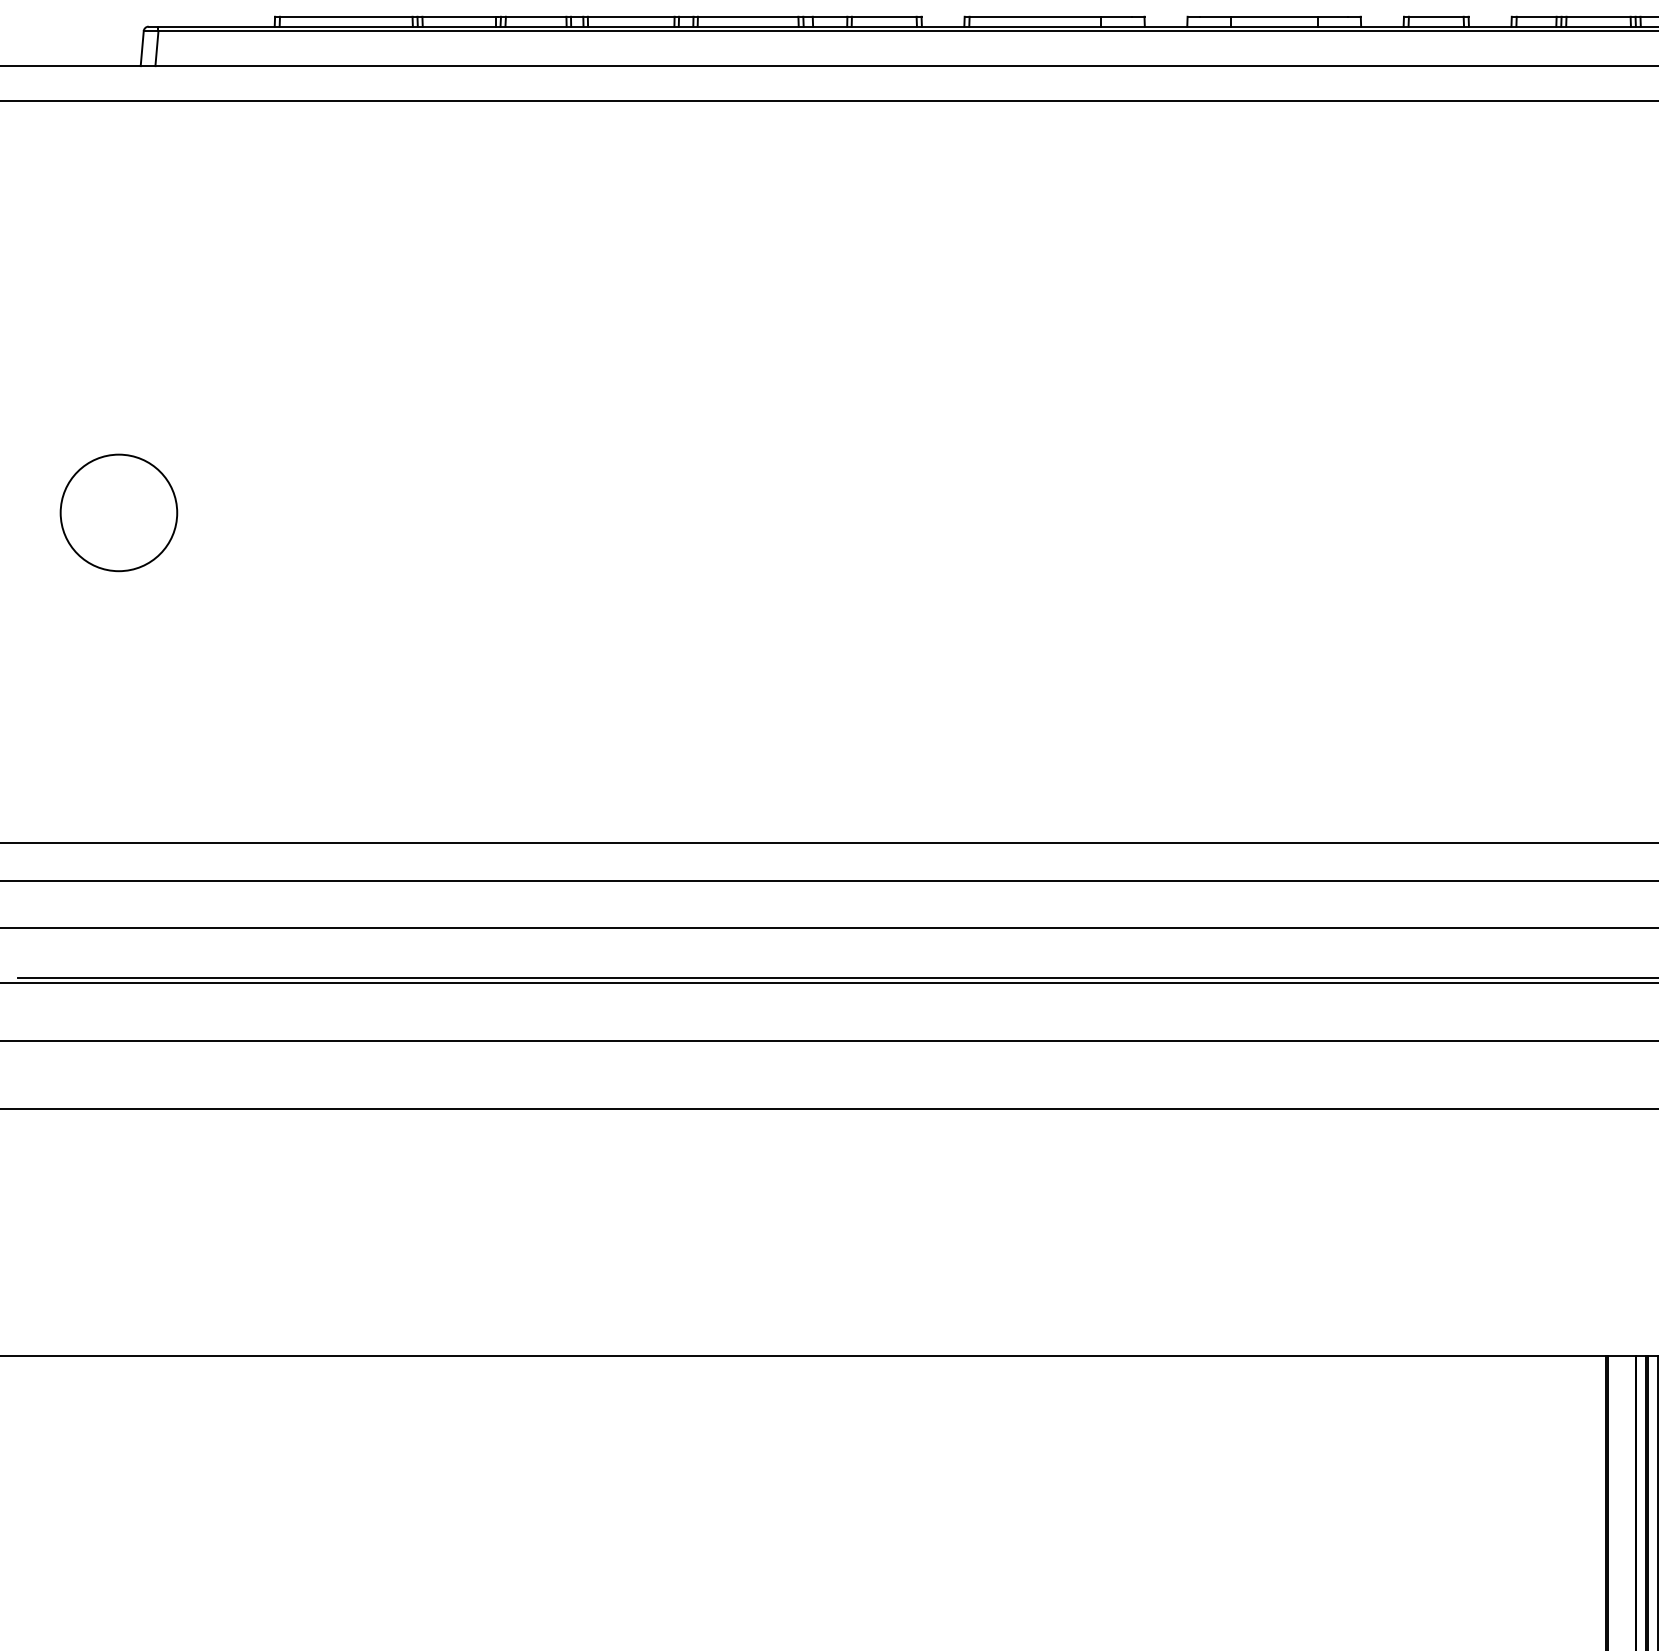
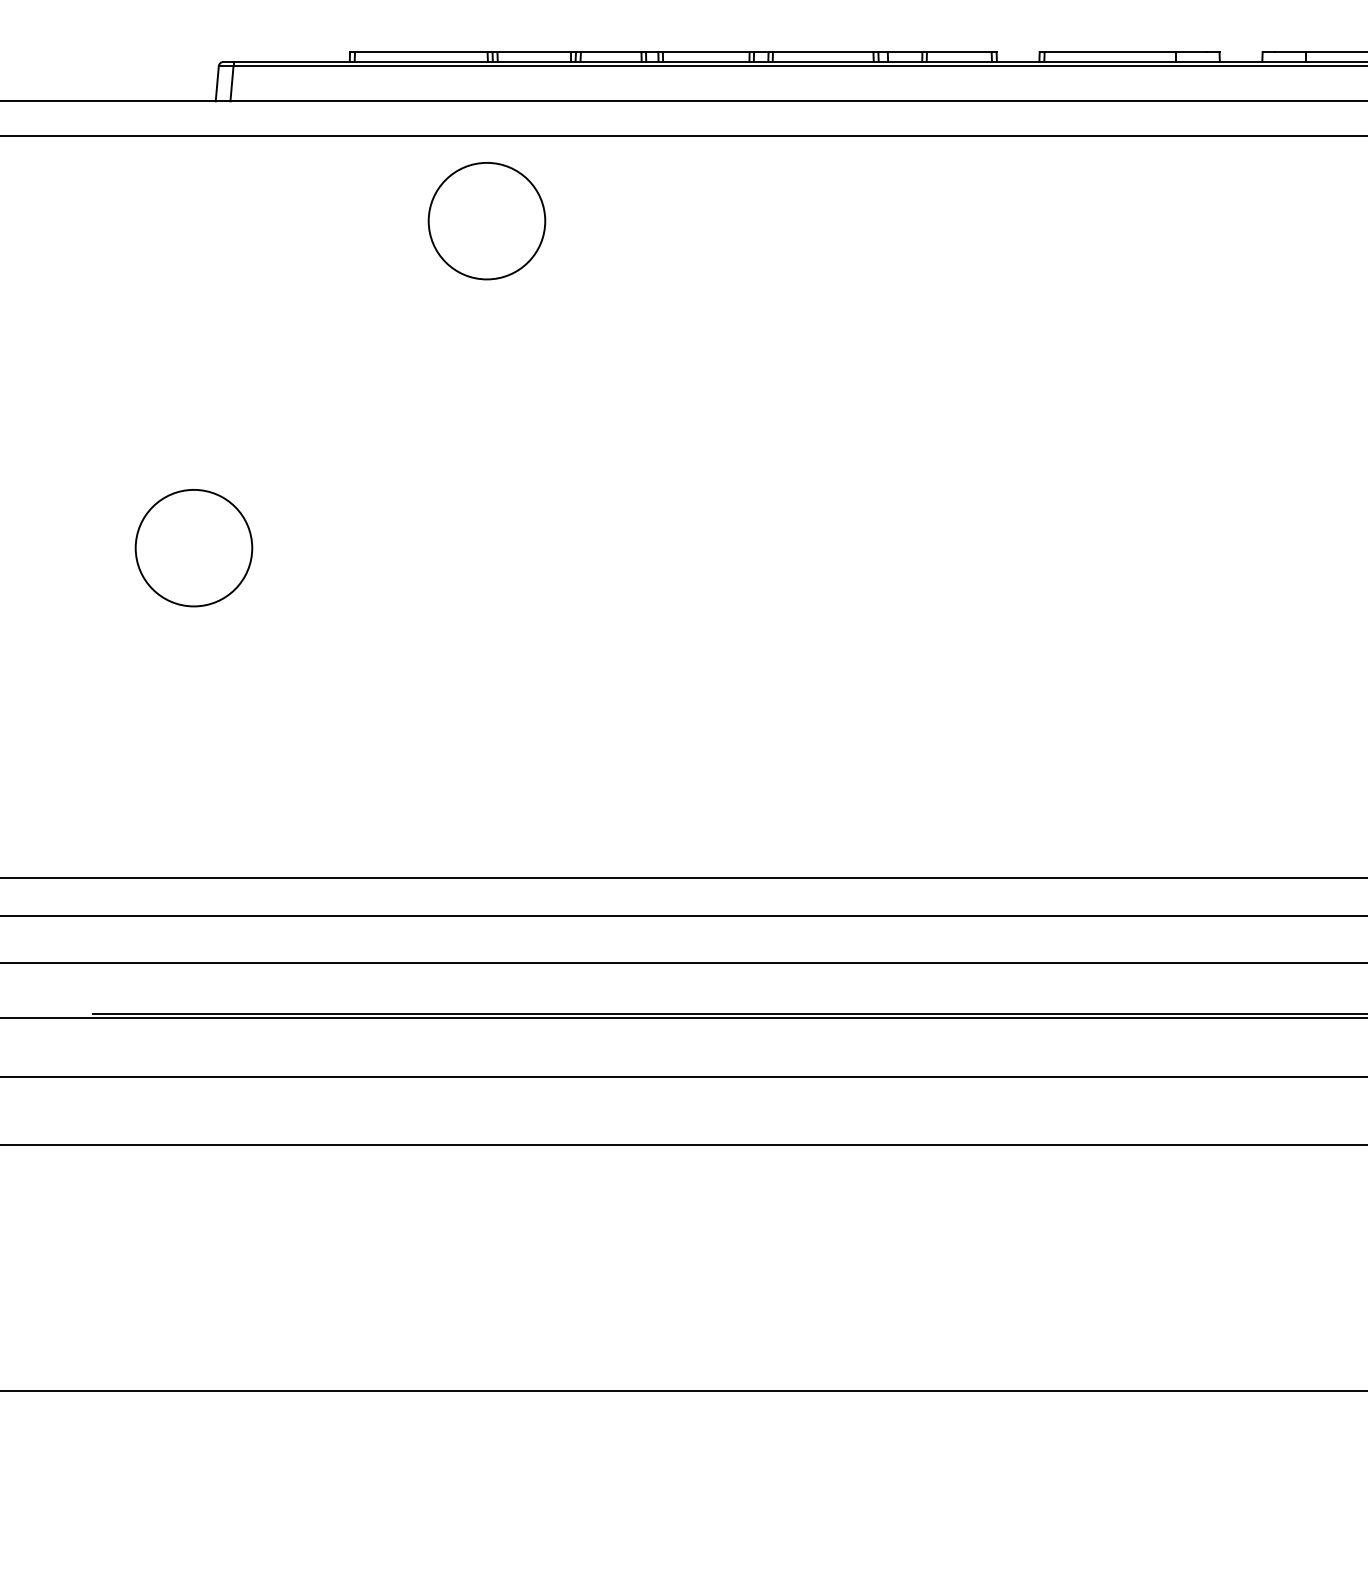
circle: (411, 185) -> (486, 220), added

